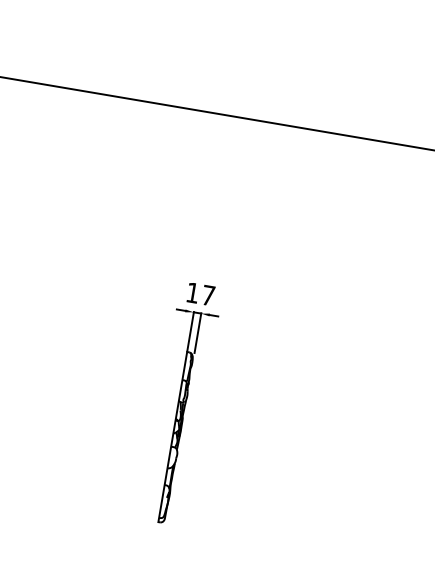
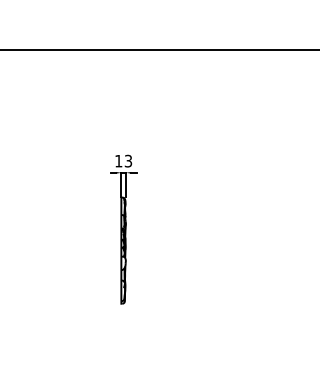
text: (208, 294) -> (128, 160), 17 -> 13

